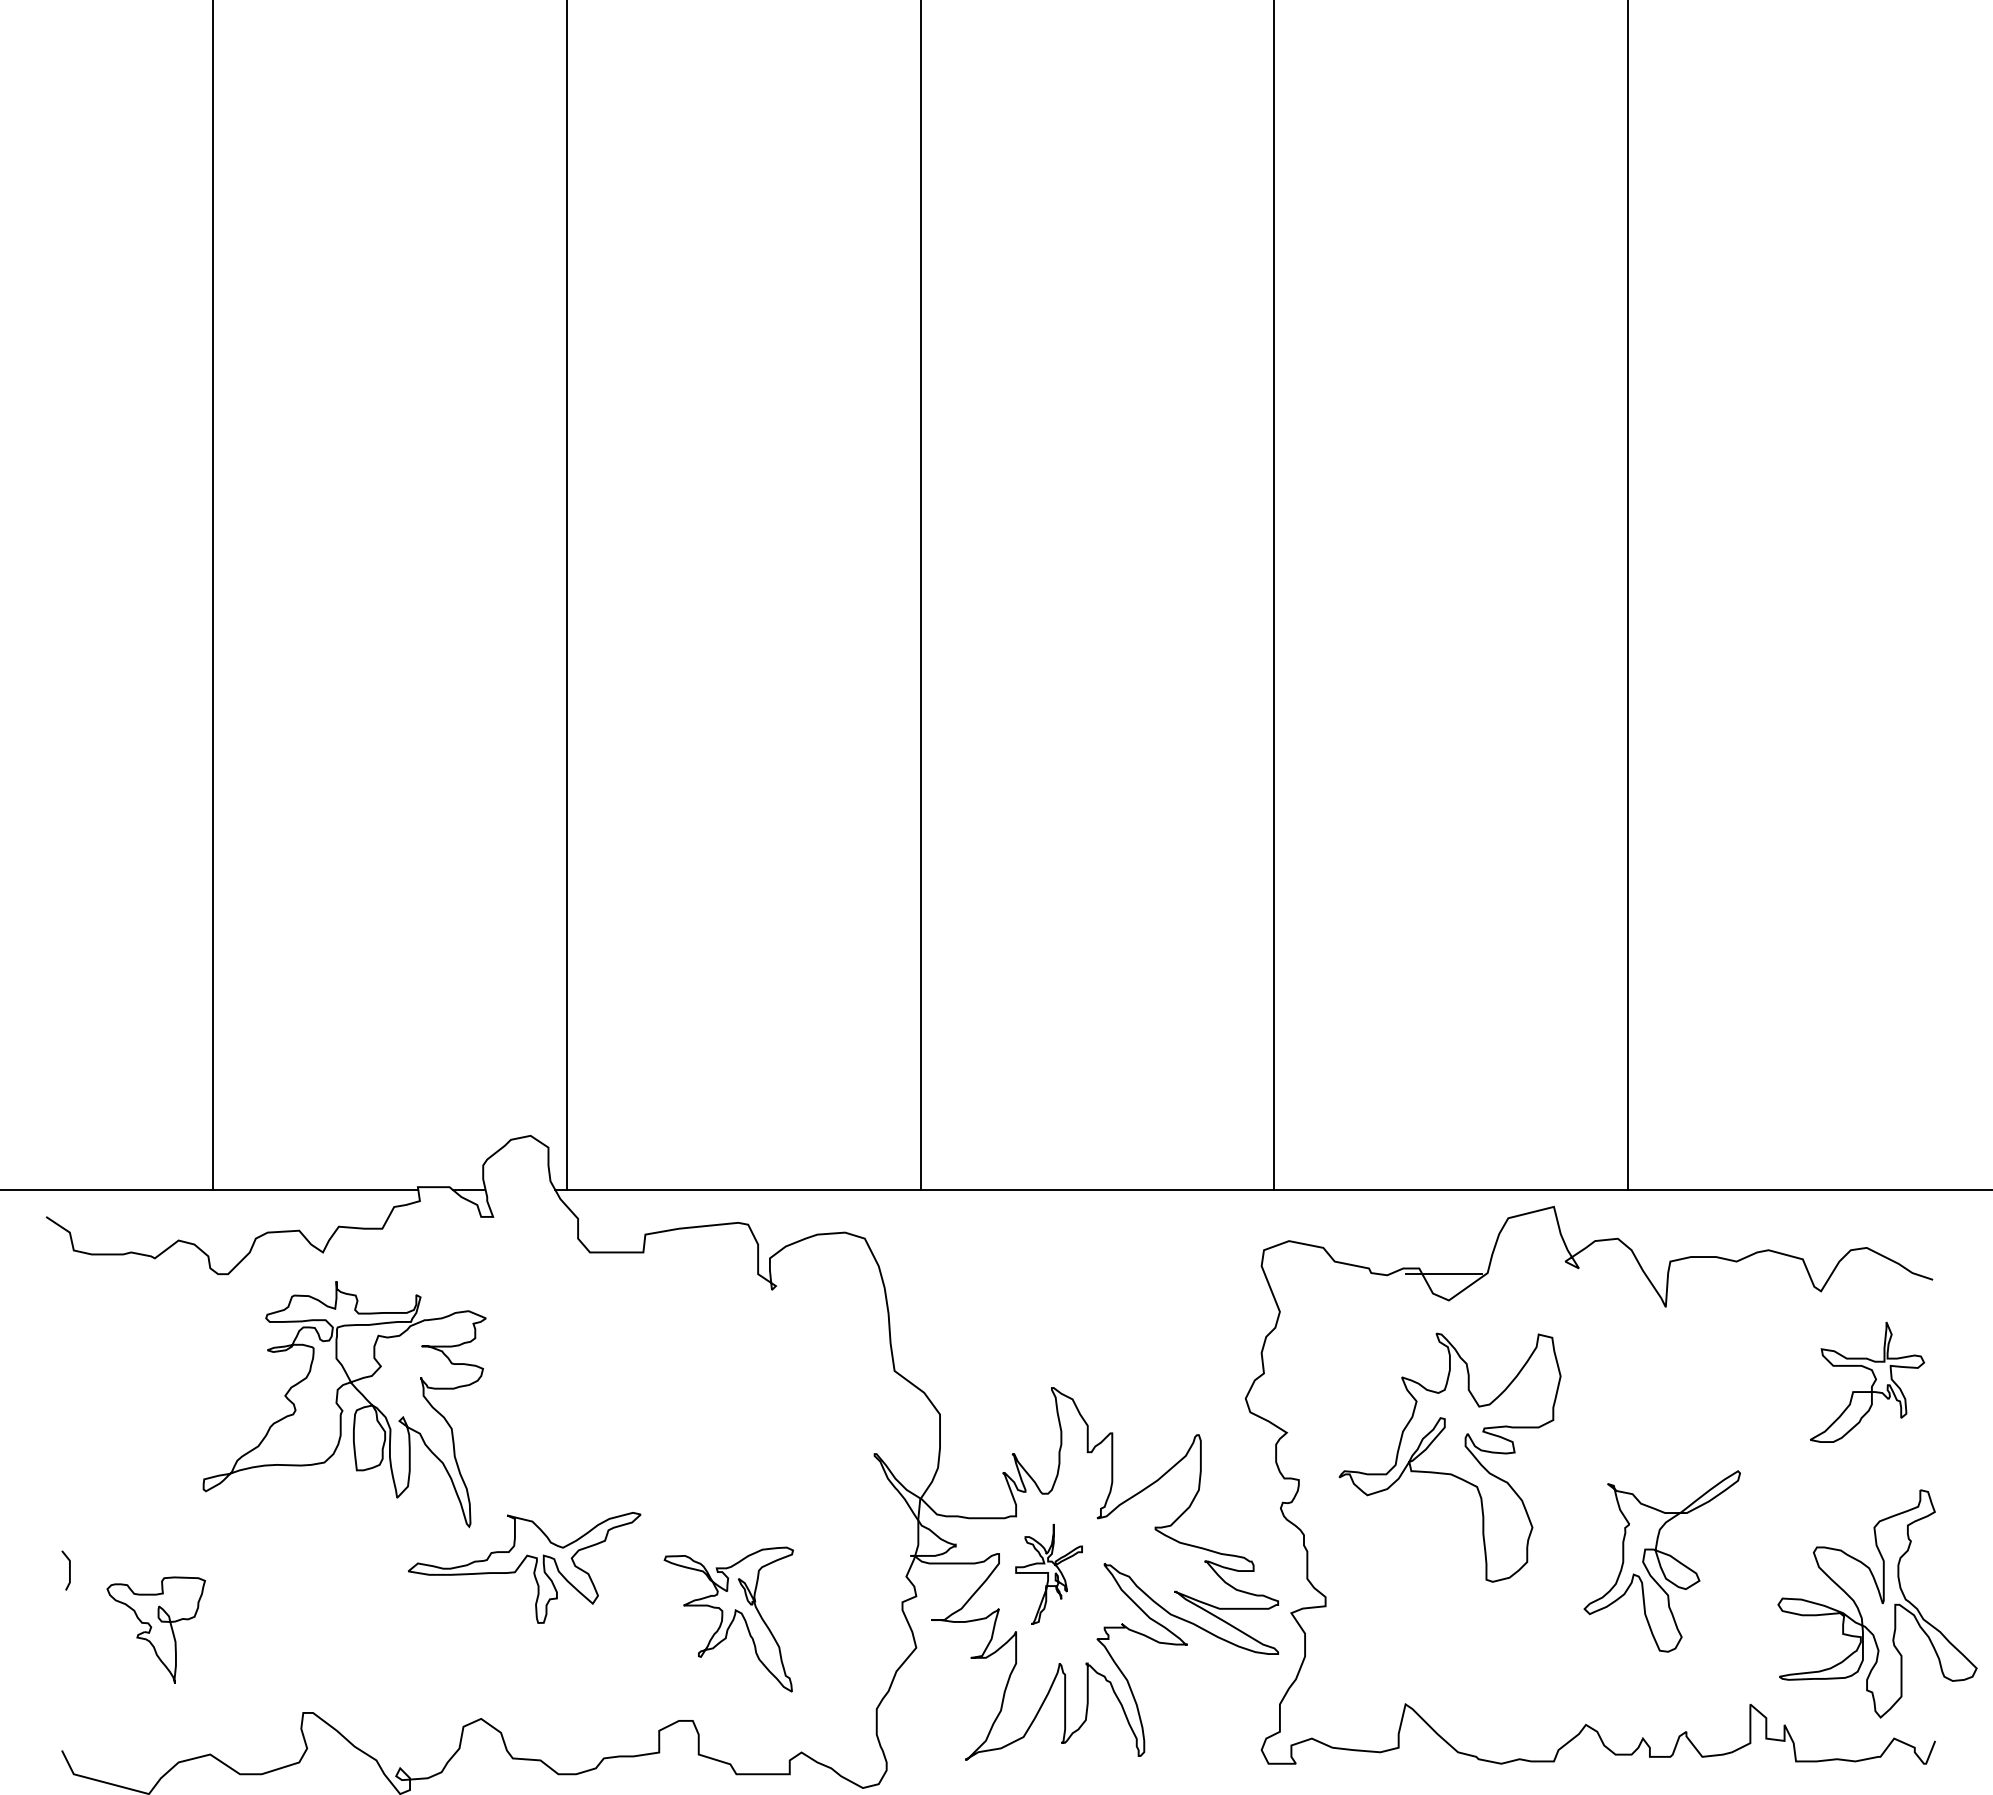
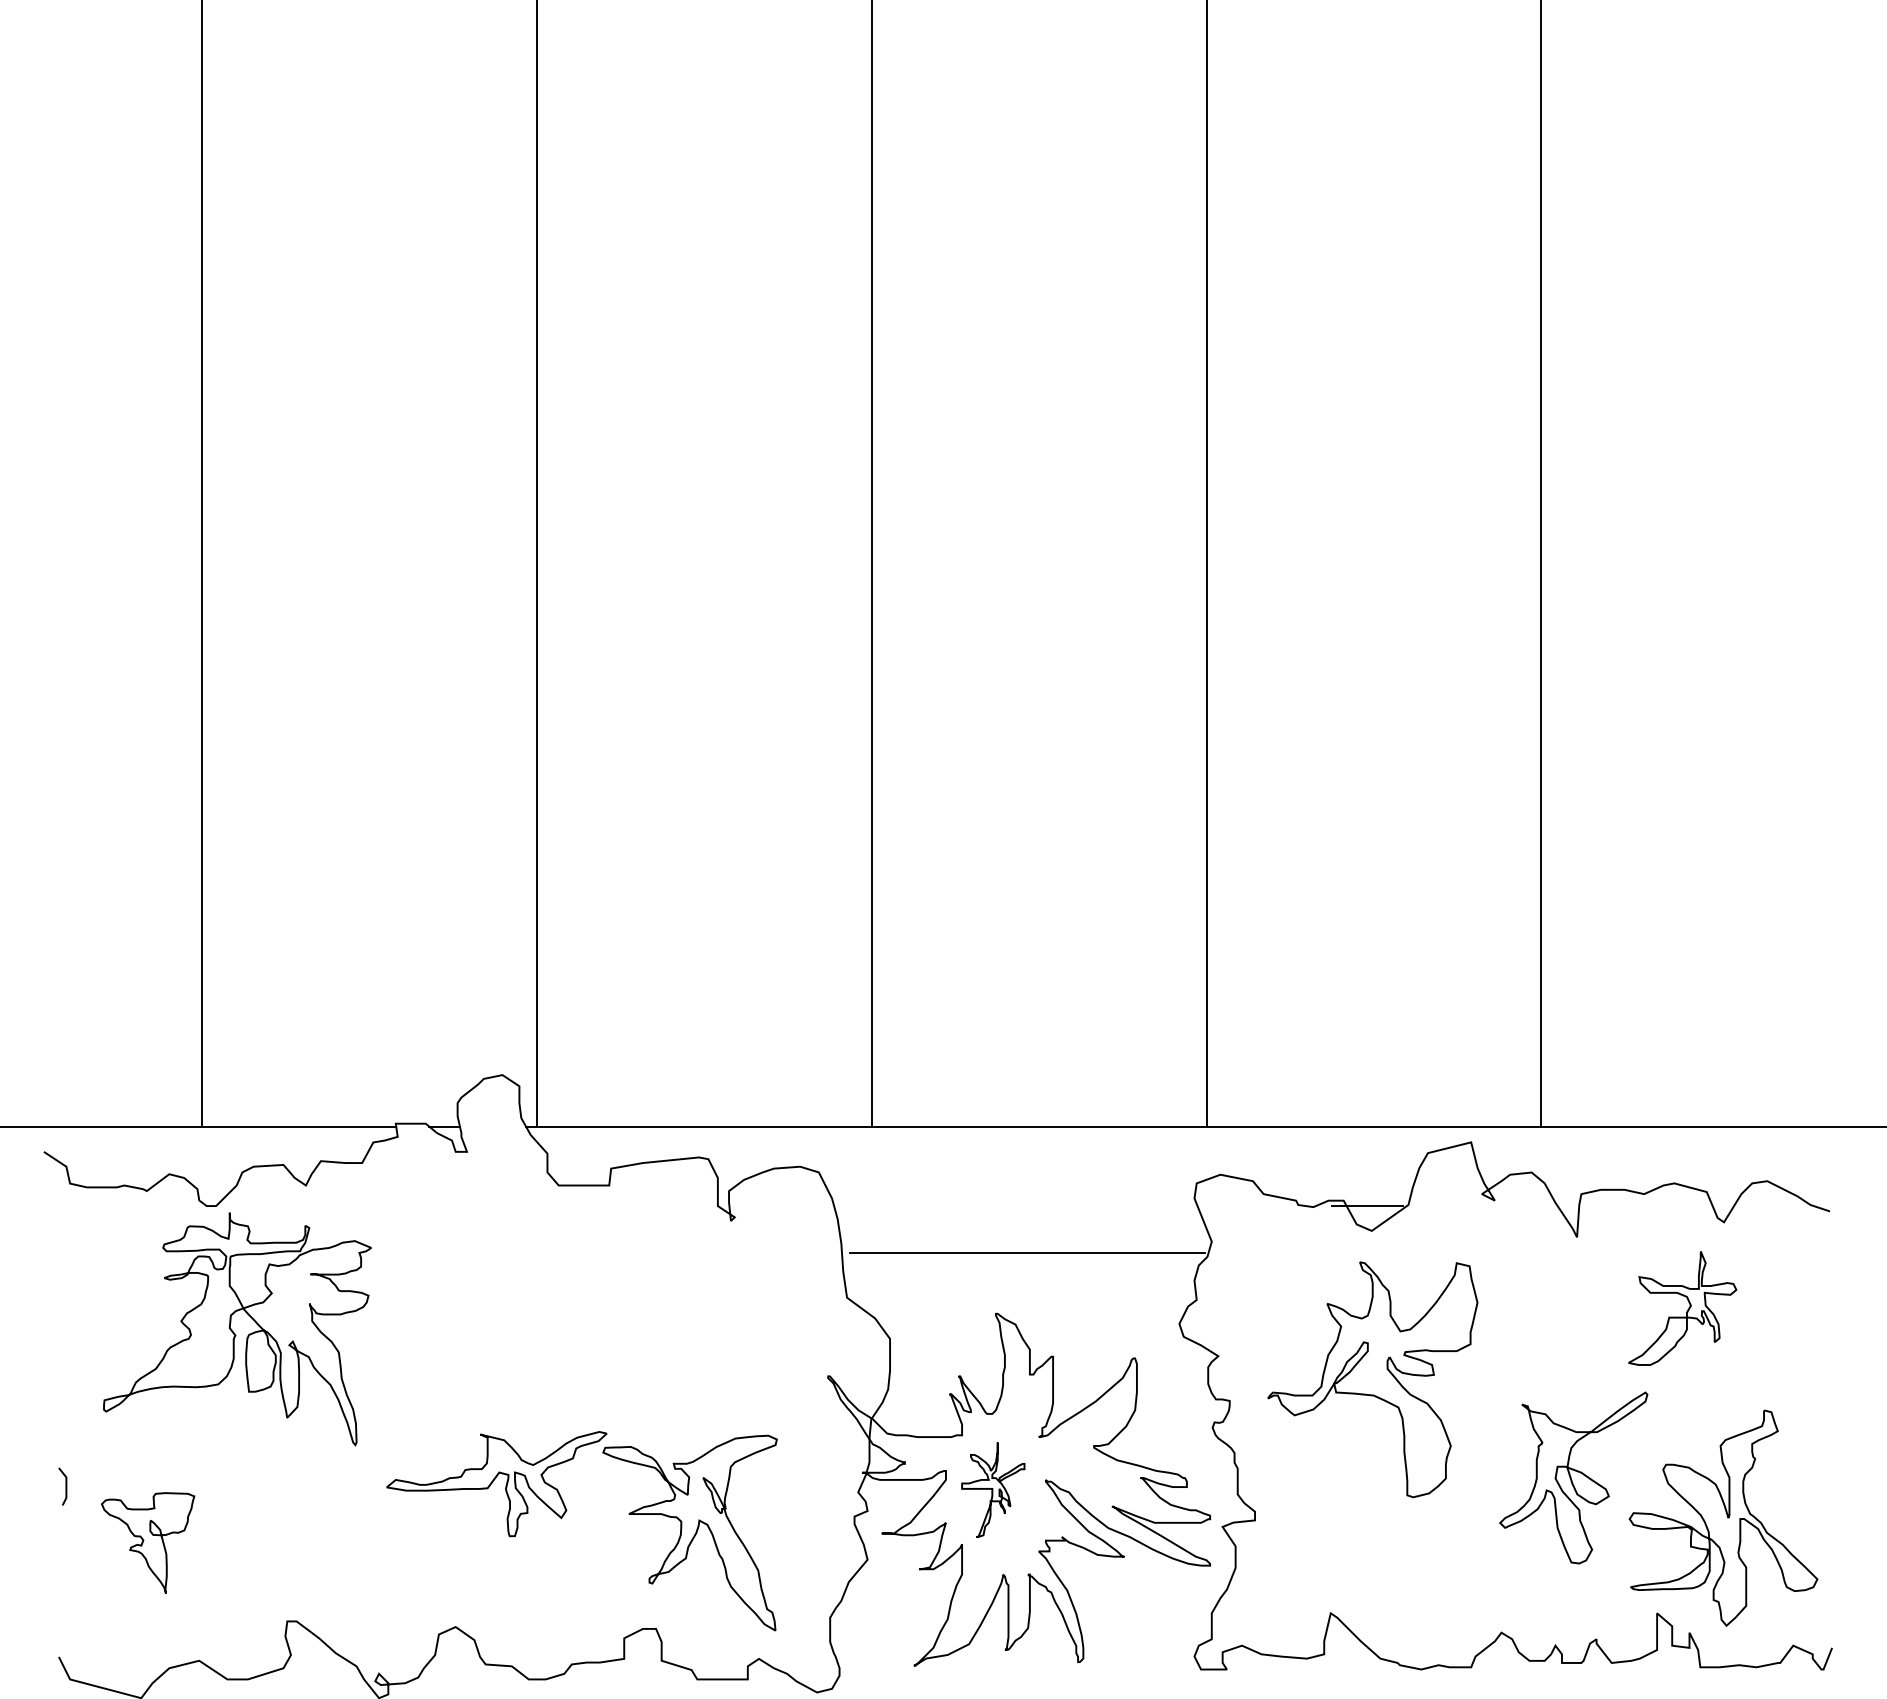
line: (1084, 1323) -> (1026, 1252), added
part: (1867, 1382) -> (1682, 1308), moved
part: (344, 1404) -> (237, 1329), moved
part: (1877, 1603) -> (1723, 1517), moved
part: (728, 1619) -> (689, 1532), size x1.43

